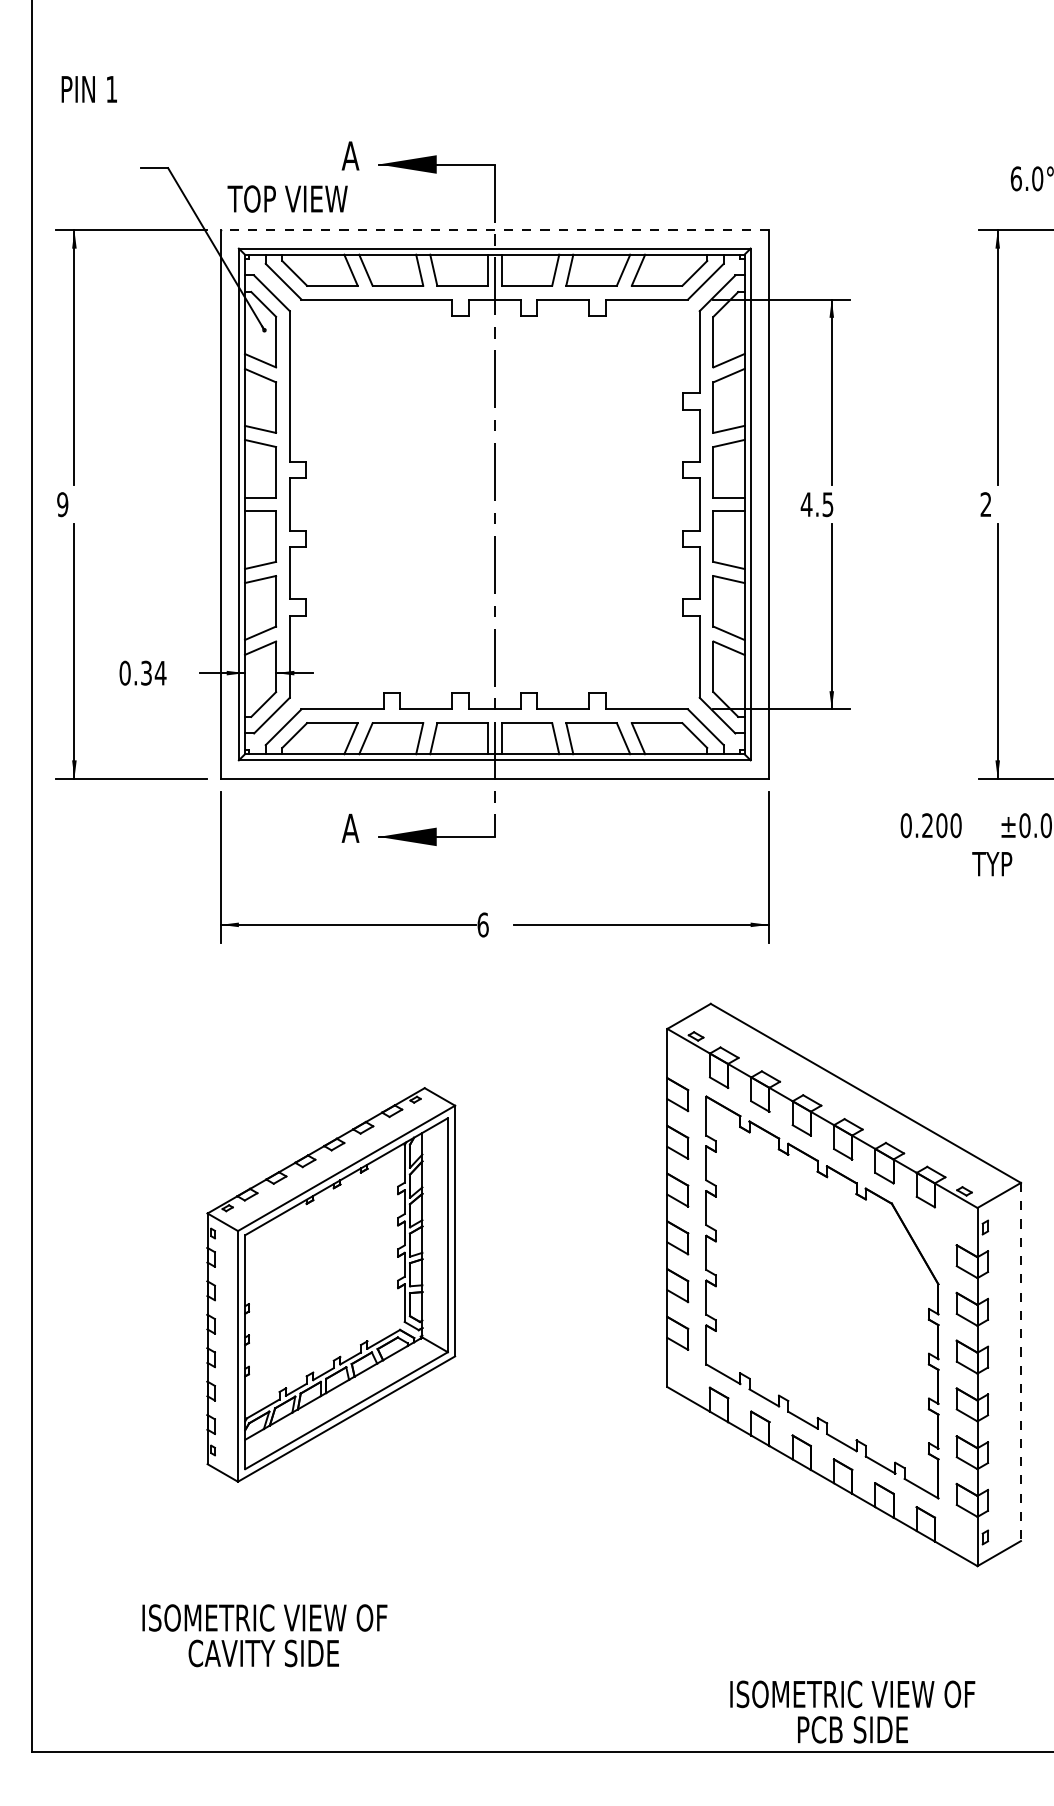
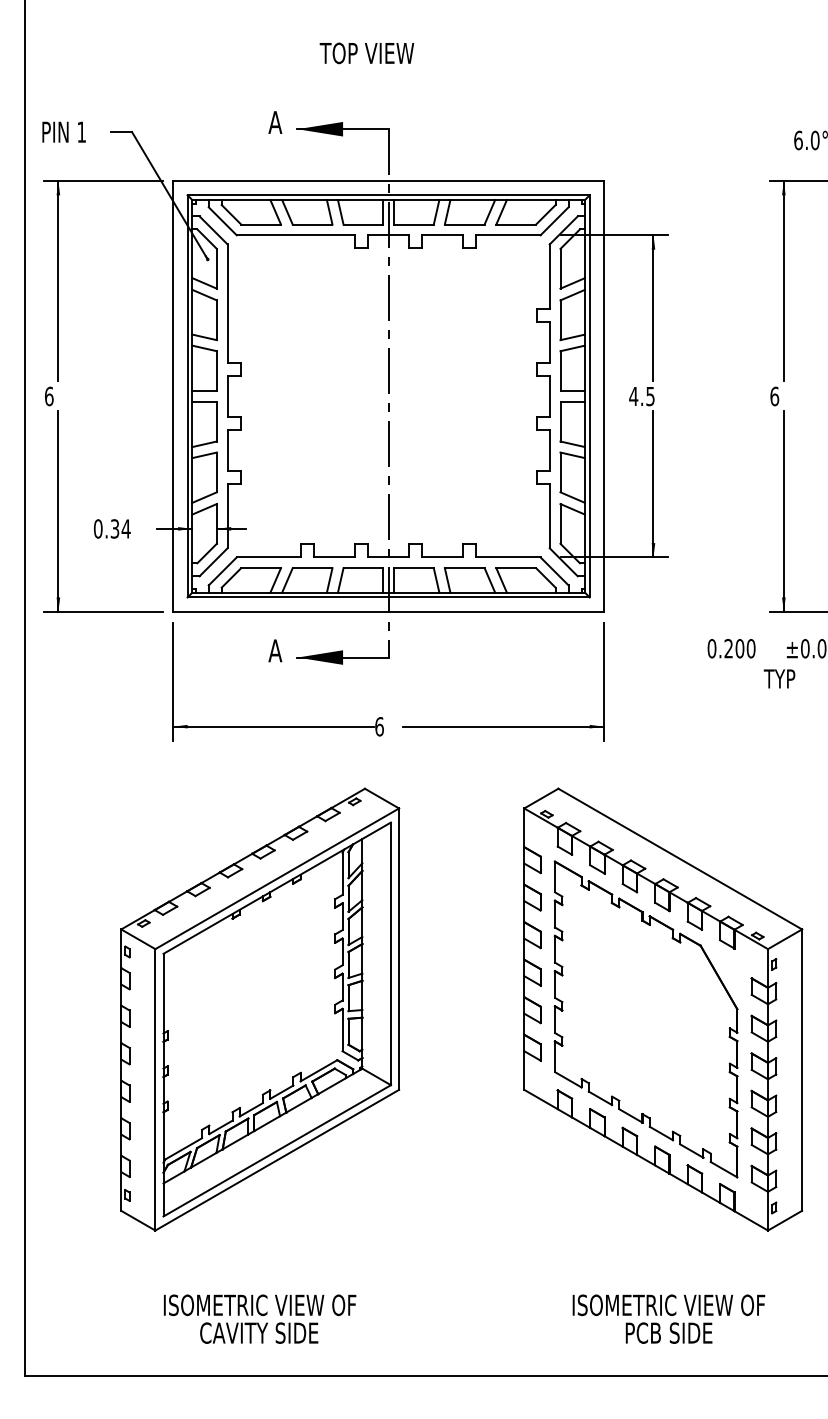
text: (88, 88) -> (63, 131), moved
text: (287, 199) -> (366, 53), moved
line: (494, 229) -> (388, 180), dashed -> solid
text: (61, 504) -> (48, 396), 9 -> 6
text: (985, 504) -> (774, 396), 2 -> 6
part: (331, 1284) -> (260, 1009), size x1.43
line: (1021, 1362) -> (802, 1070), dashed -> solid
text: (265, 1634) -> (260, 1318), moved
text: (852, 1711) -> (668, 1318), moved

